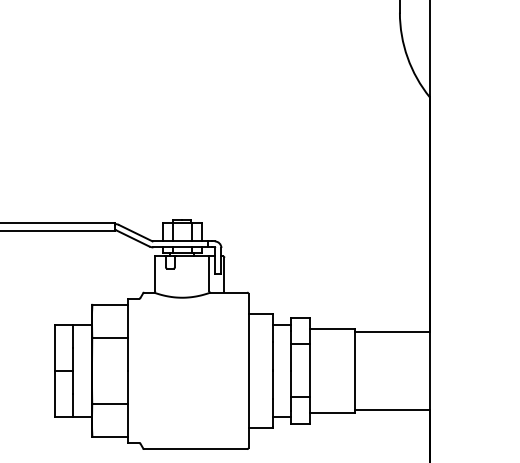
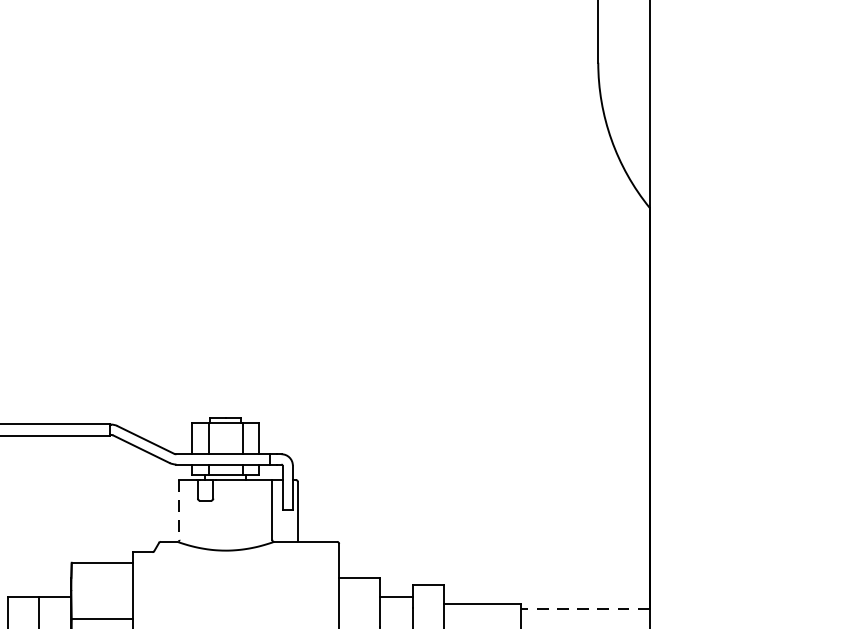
line: (155, 274) -> (180, 510), solid -> dashed
line: (392, 331) -> (585, 608), solid -> dashed

